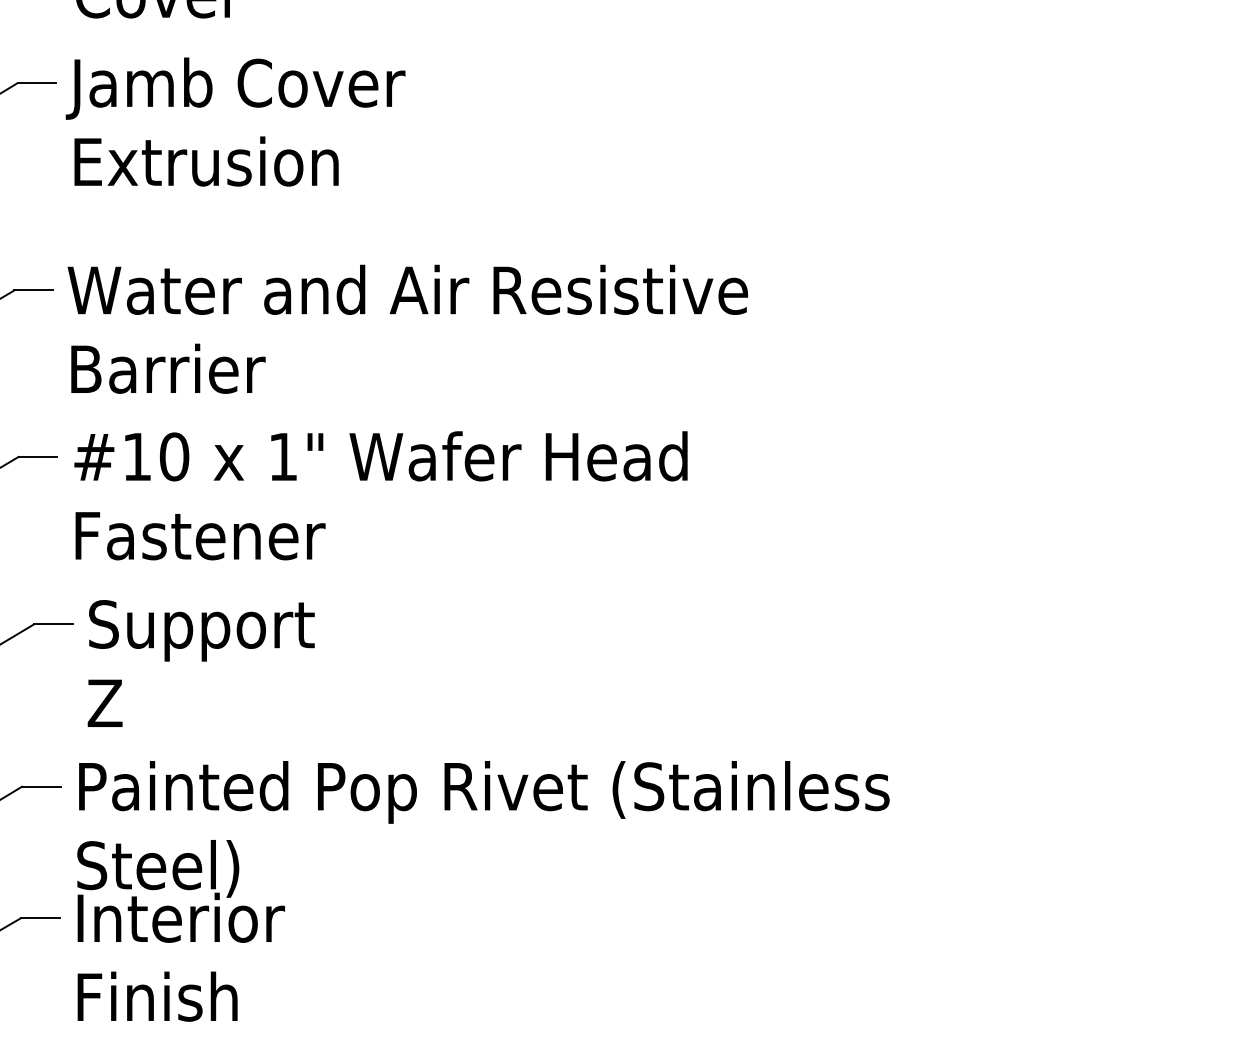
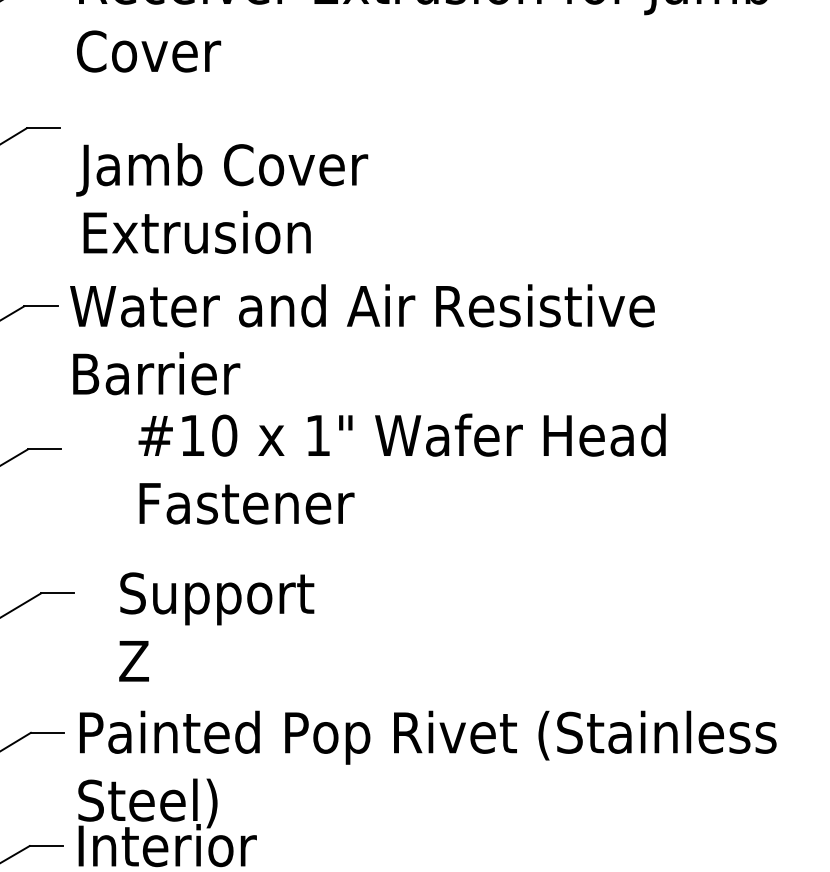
text: (235, 121) -> (222, 198), moved
text: (380, 495) -> (401, 468), moved
text: (200, 663) -> (216, 626), moved

